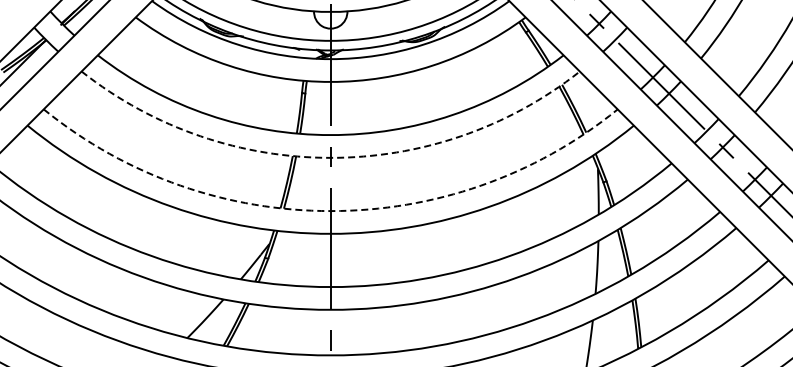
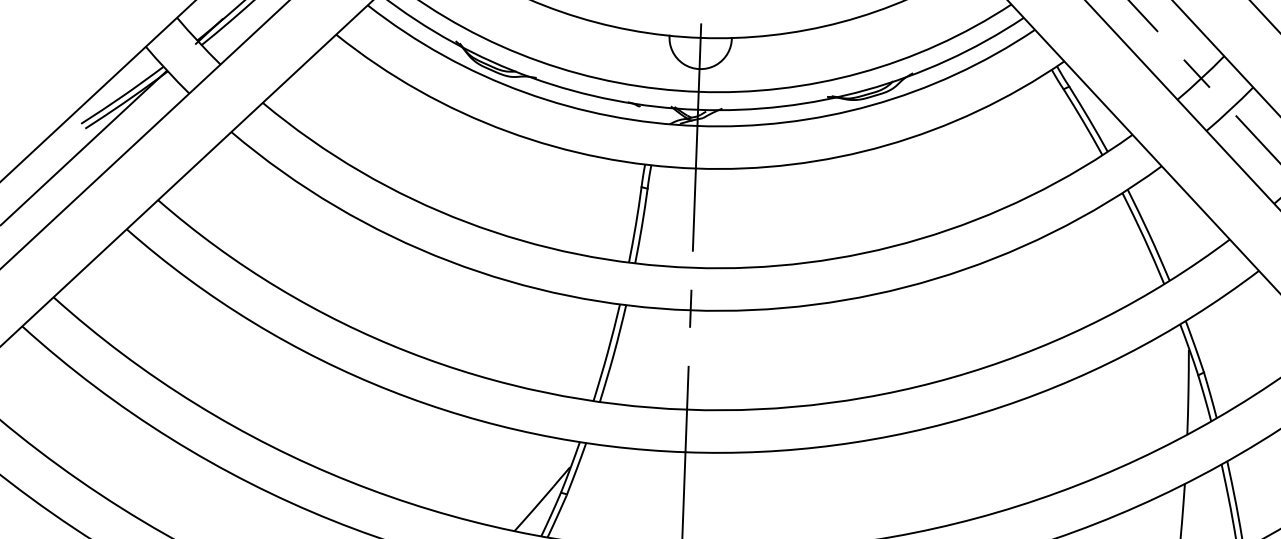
arc: (330, 157) -> (690, 309), dashed -> solid
arc: (330, 211) -> (686, 410), dashed -> solid

